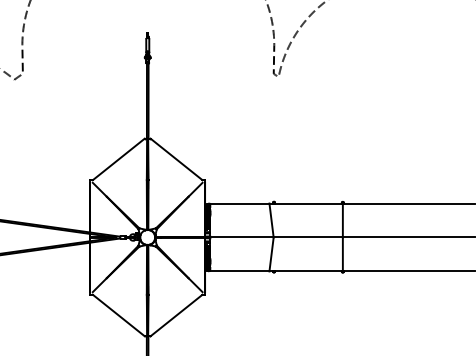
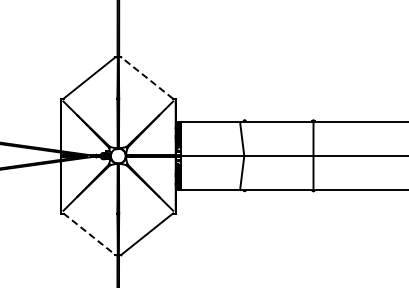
line: (176, 159) -> (147, 78), solid -> dashed
line: (119, 315) -> (90, 234), solid -> dashed

